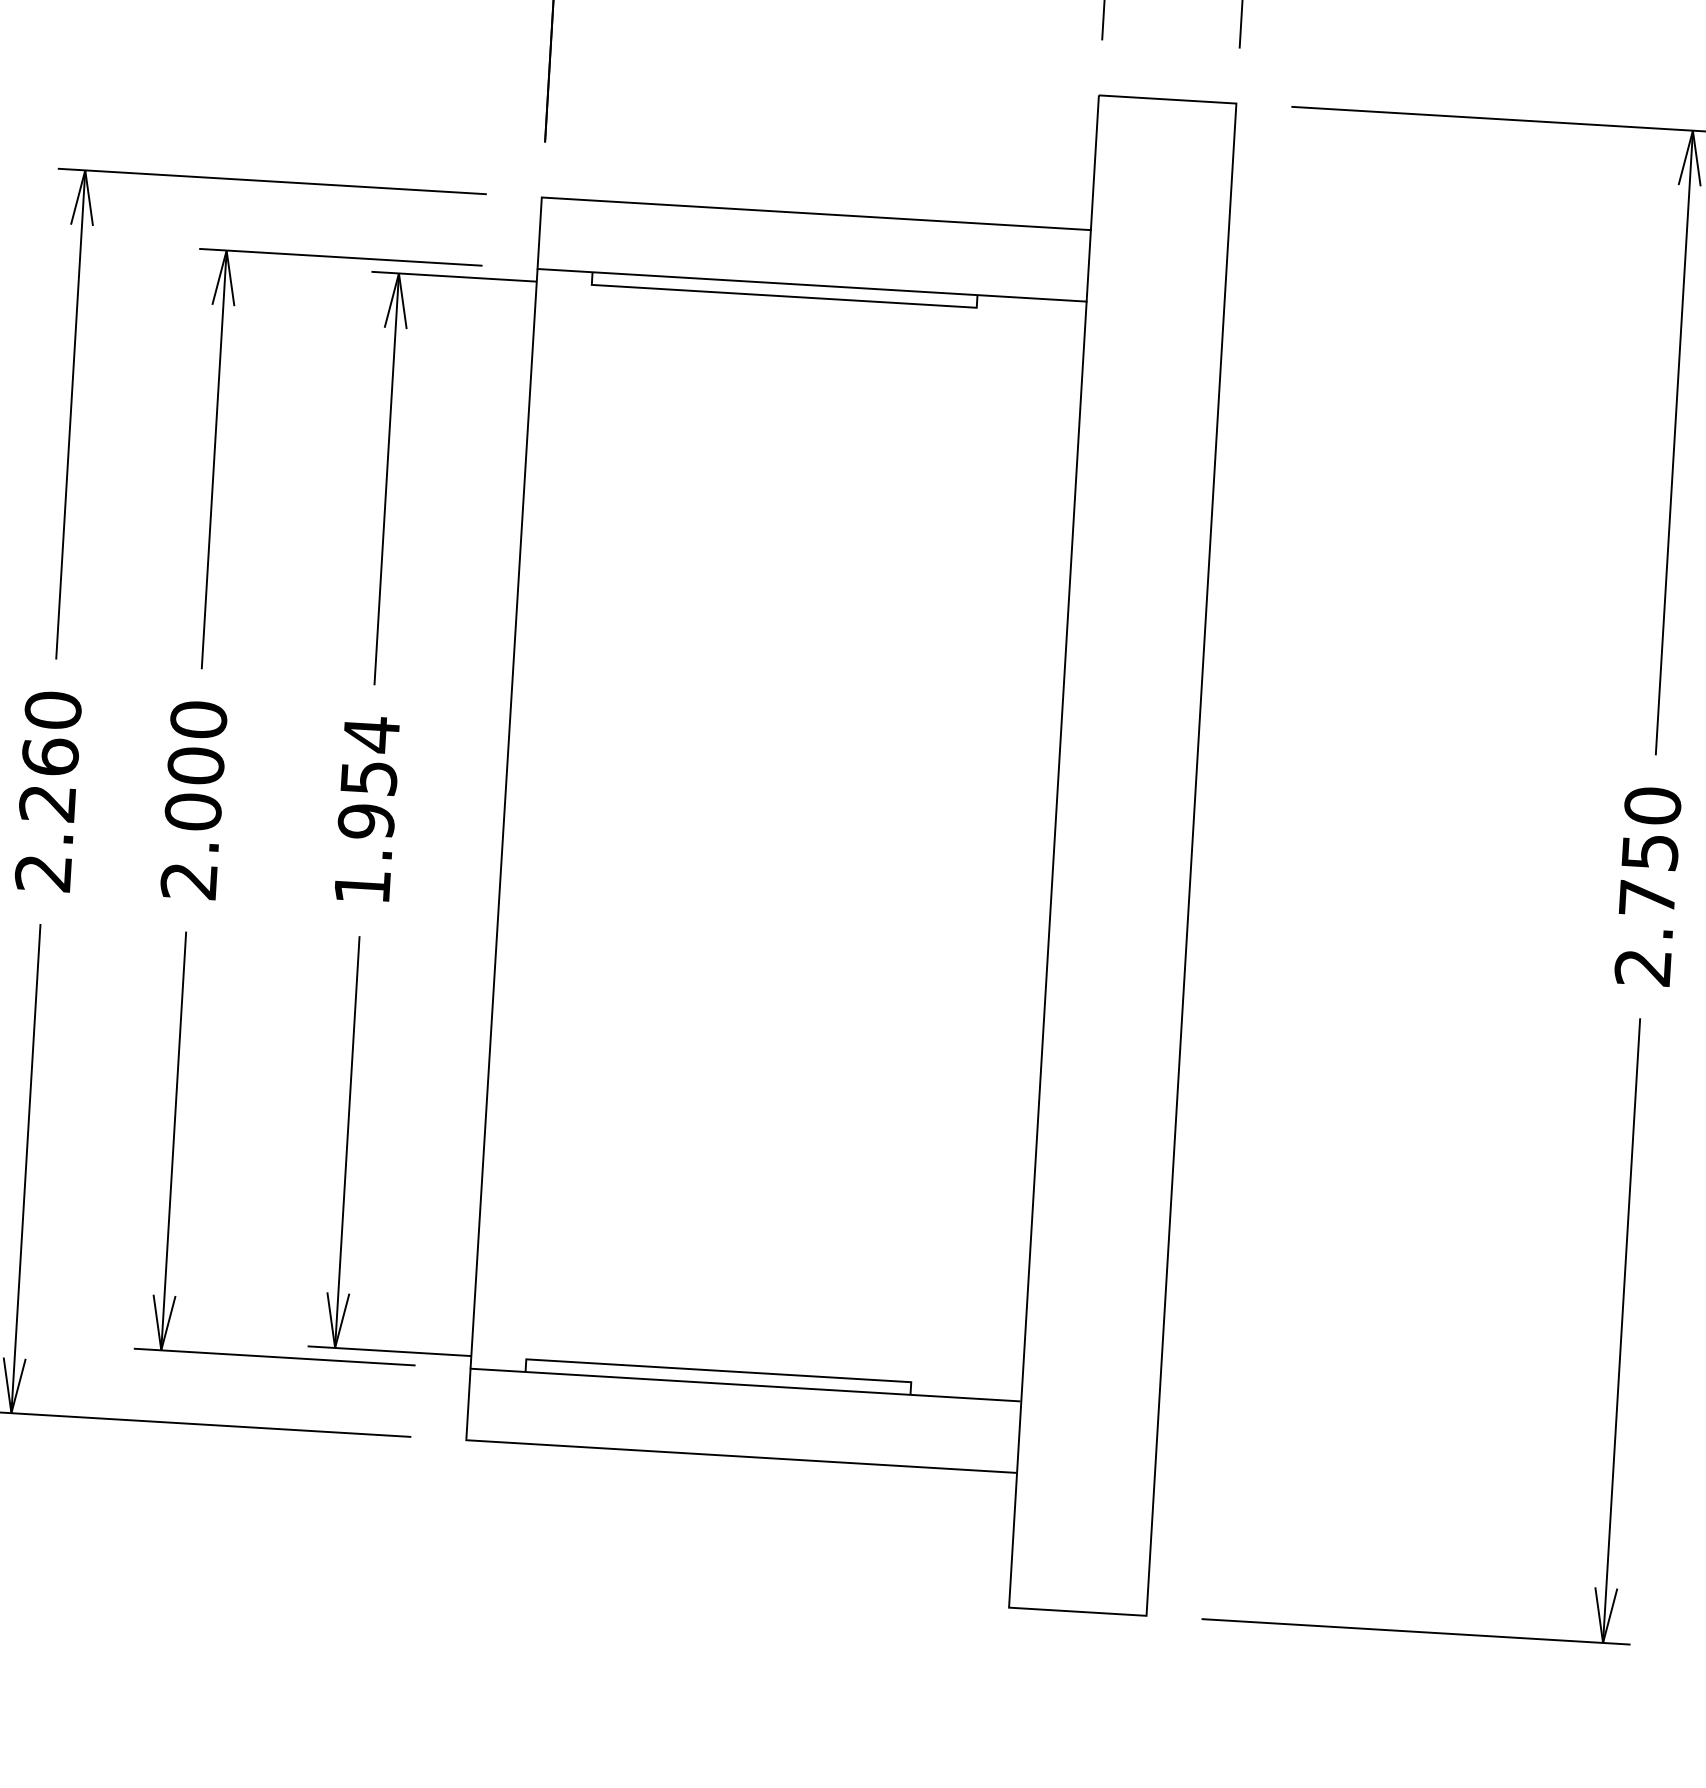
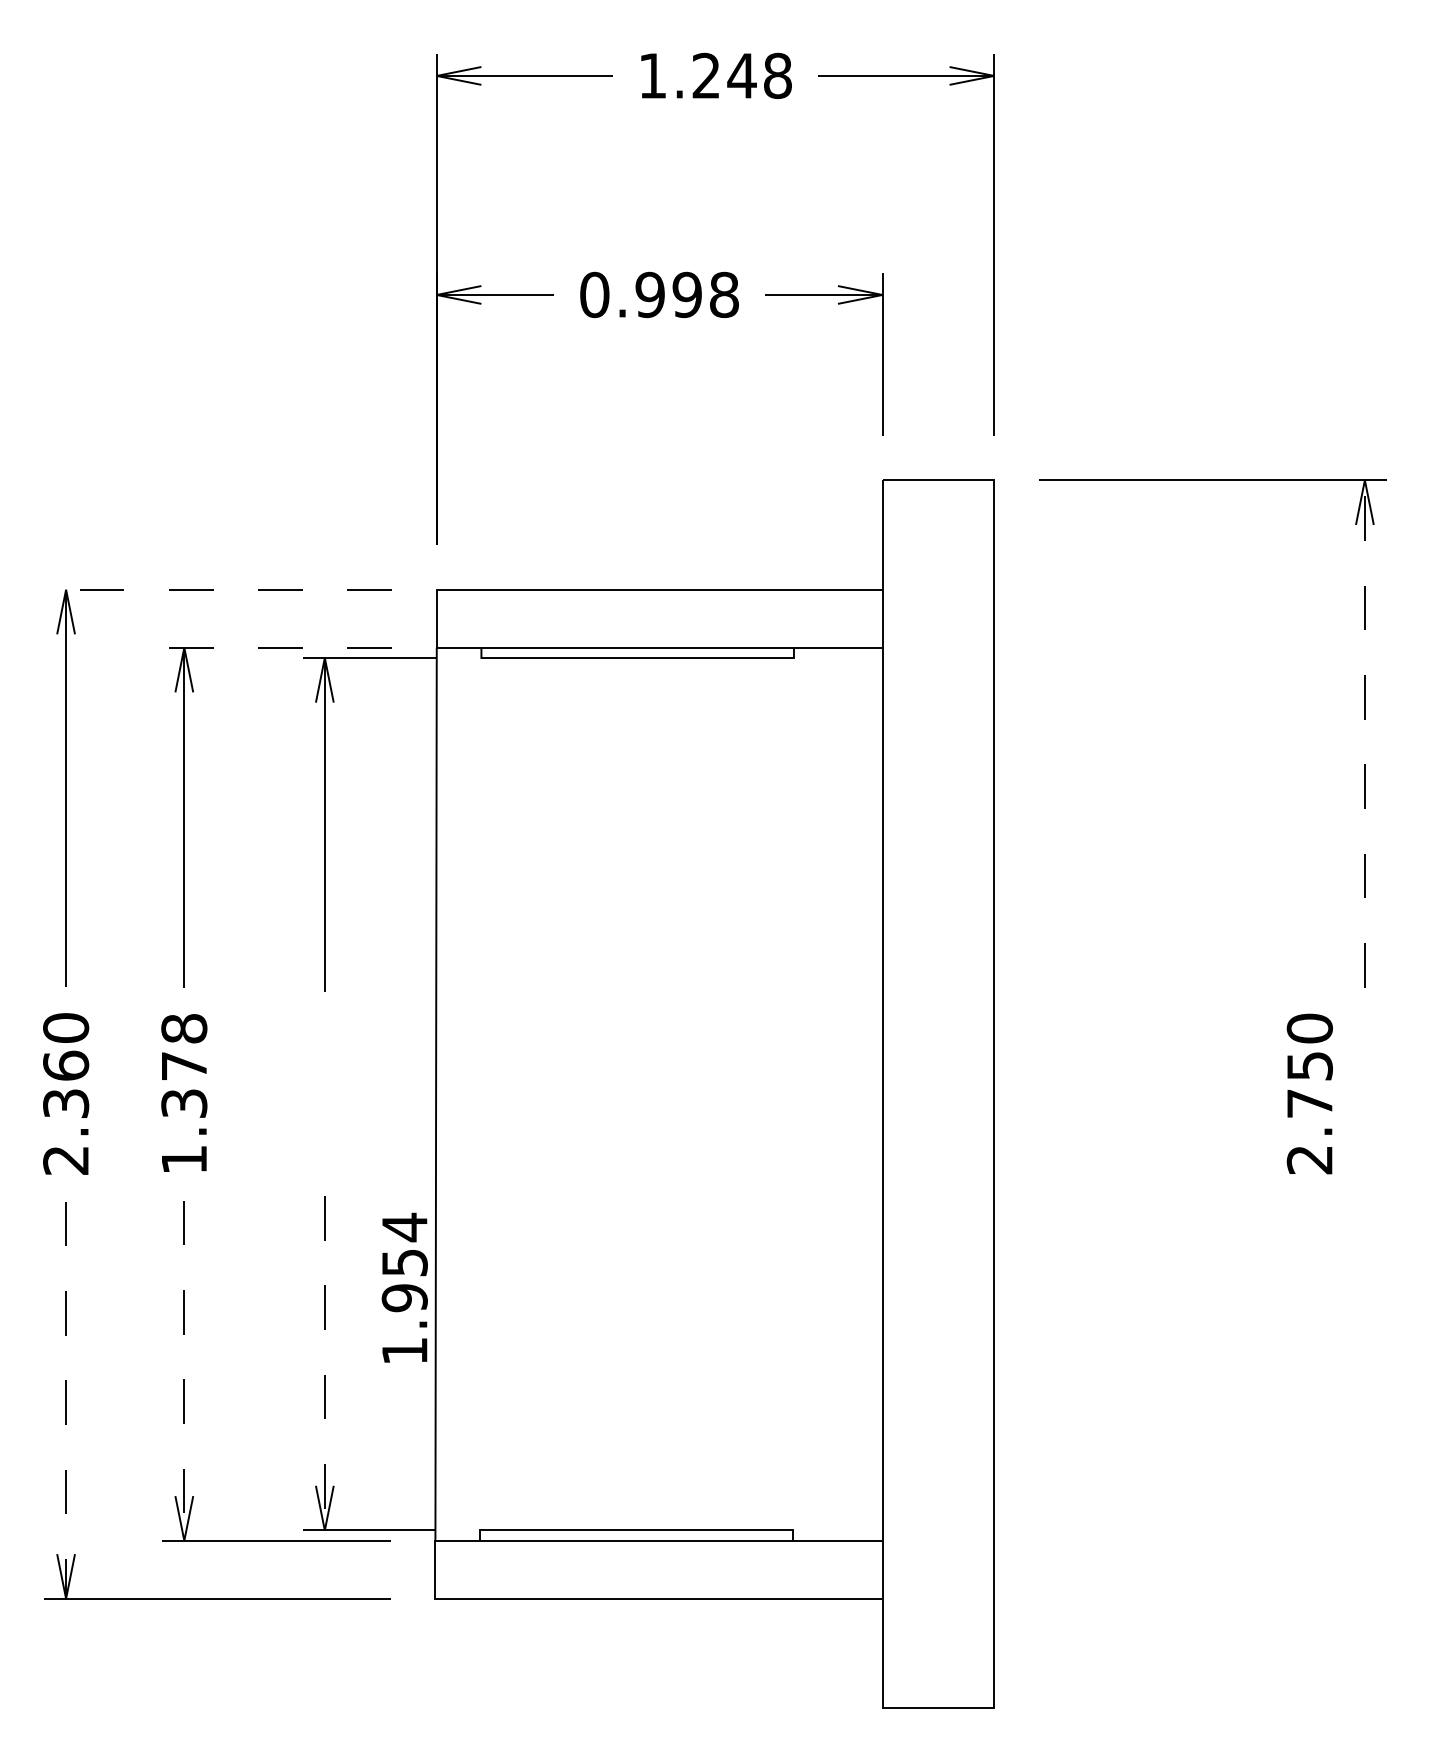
line: (271, 181) -> (217, 589), solid -> dashed
line: (340, 256) -> (276, 647), solid -> dashed
line: (1673, 442) -> (1364, 733), solid -> dashed
text: (194, 800) -> (184, 1094), 2.000 -> 1.378
text: (48, 803) -> (66, 1103), 2.260 -> 2.360
text: (366, 808) -> (404, 1287), moved
text: (1647, 885) -> (1309, 1093), moved
line: (173, 1140) -> (184, 1370), solid -> dashed
line: (346, 1142) -> (324, 1363), solid -> dashed
line: (26, 1169) -> (66, 1400), solid -> dashed
part: (1621, 1330) -> (1364, 1454), removed

